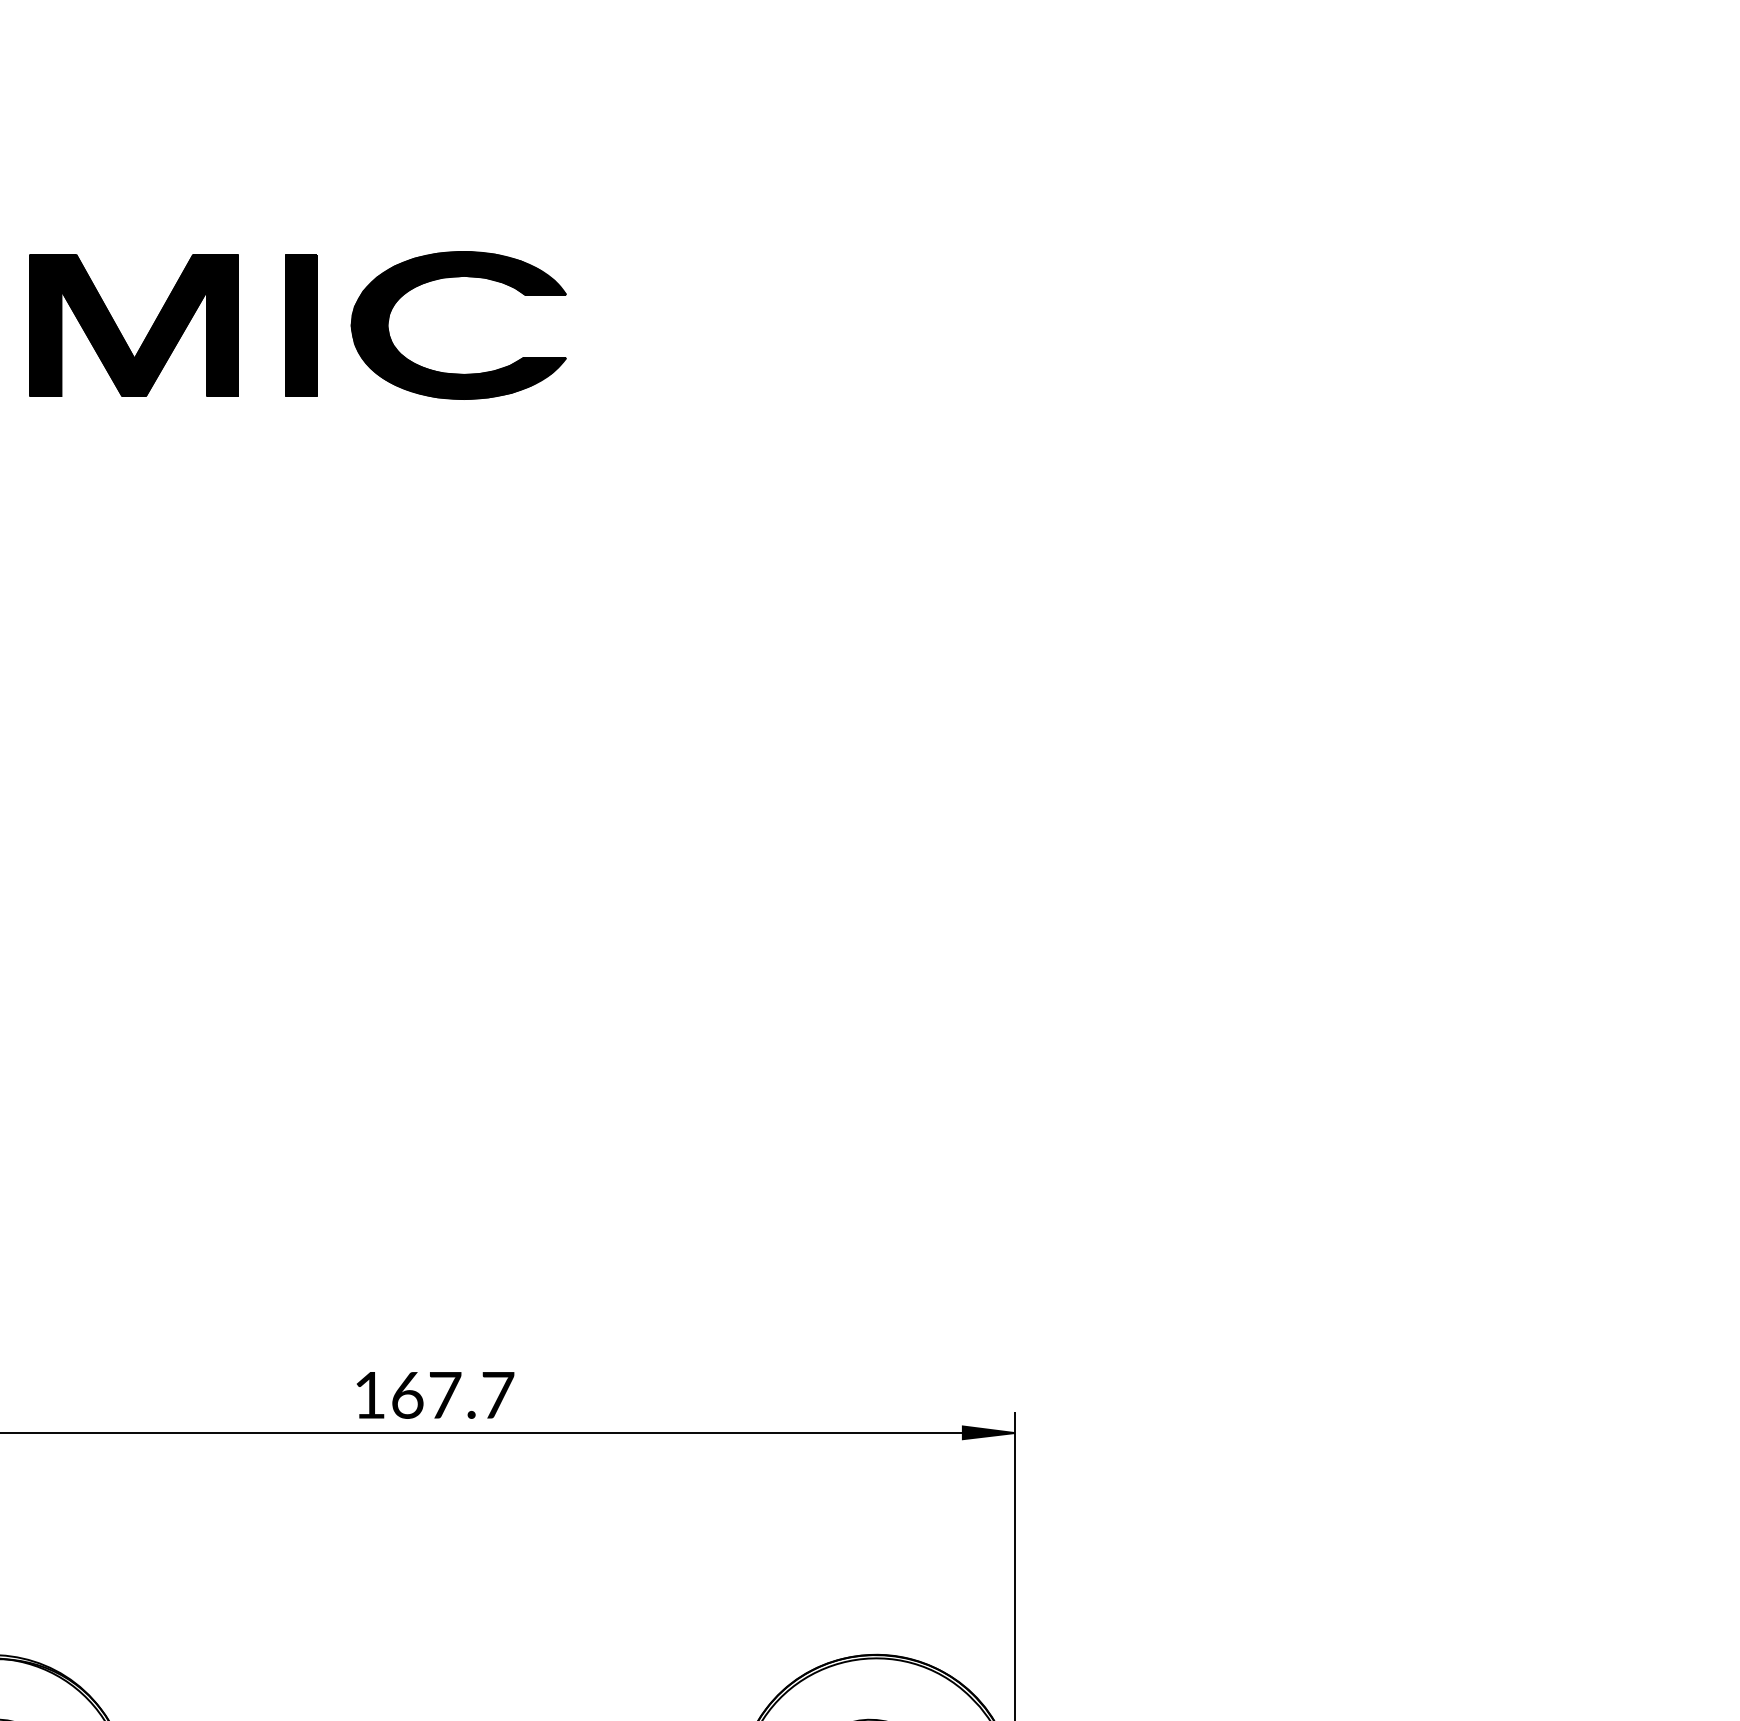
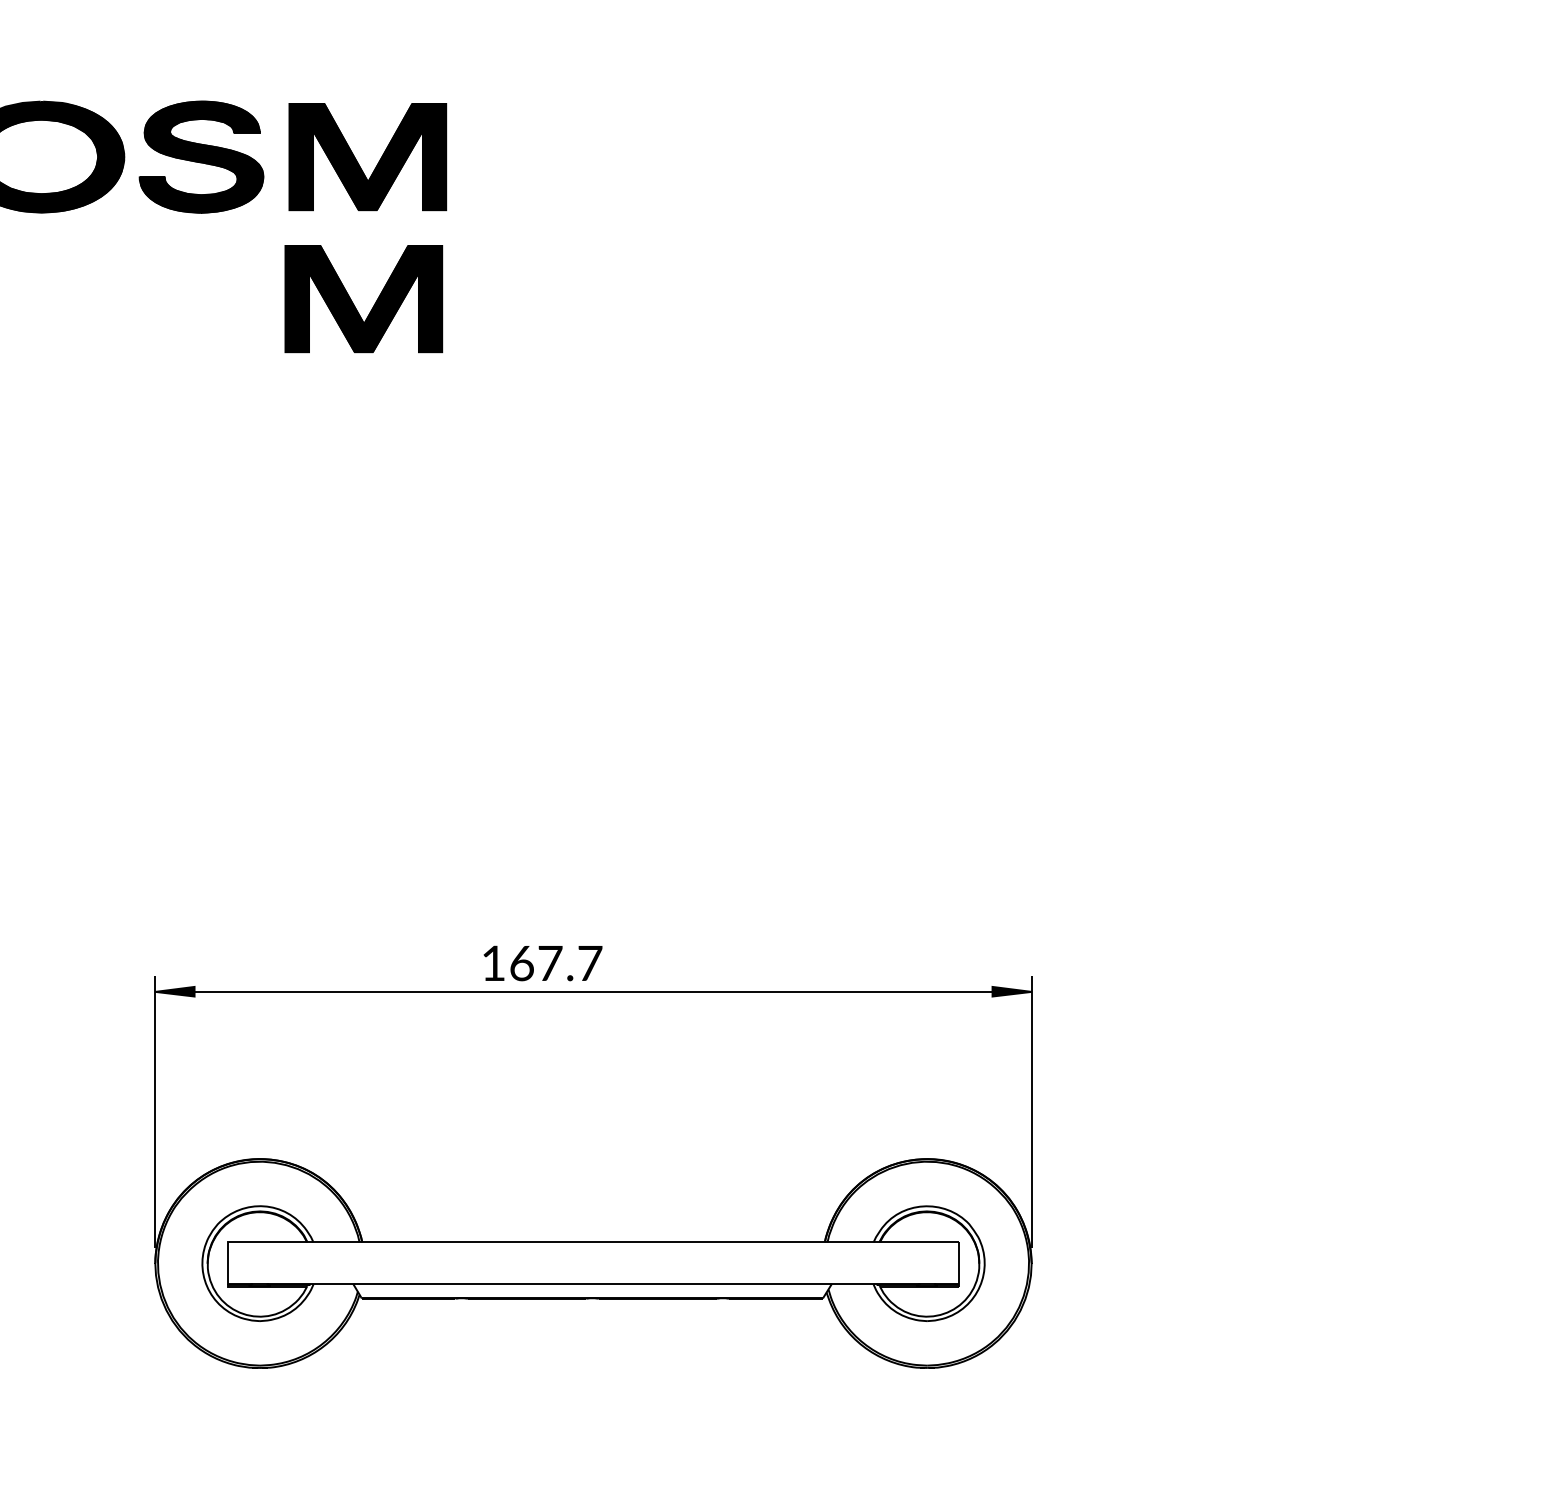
part: (454, 278) -> (609, 121), removed
part: (300, 324) -> (493, 156), removed
part: (116, 521) -> (354, 304), added
text: (434, 1395) -> (542, 963), moved

